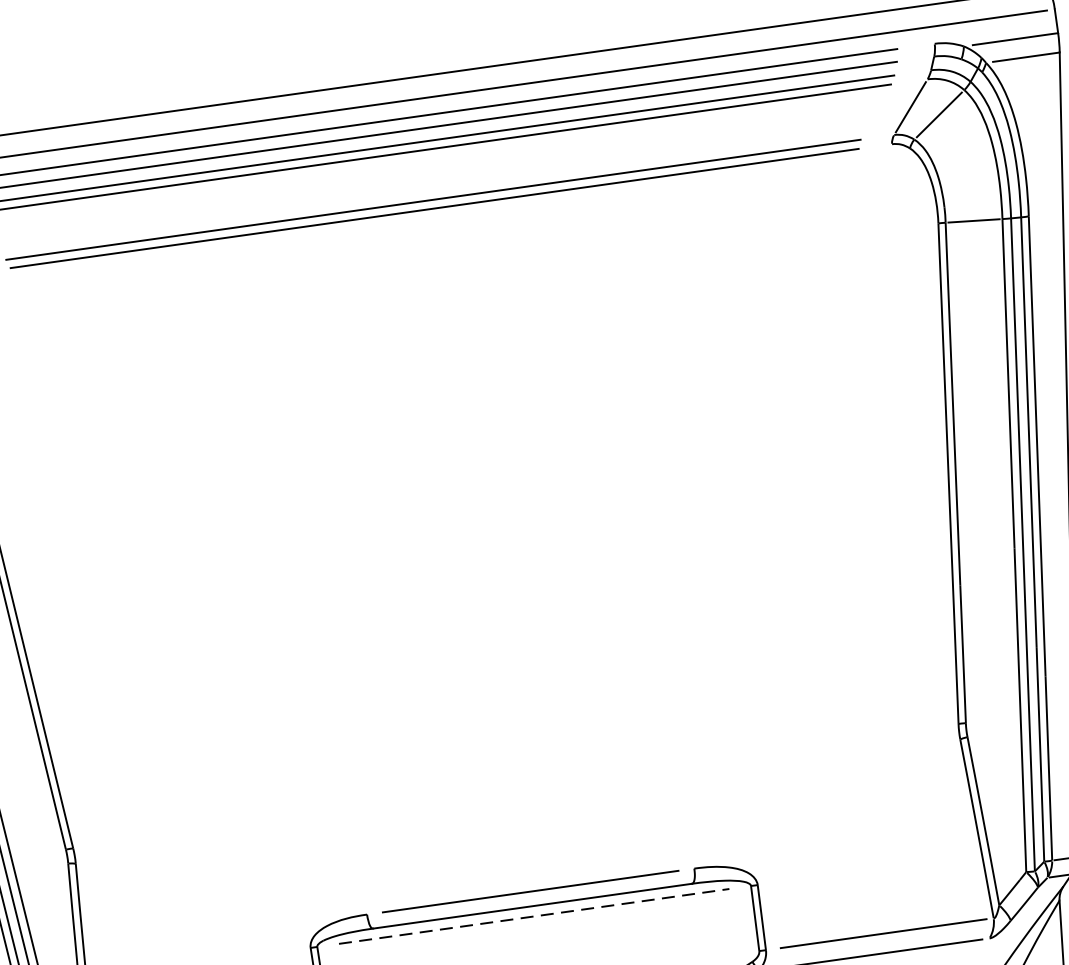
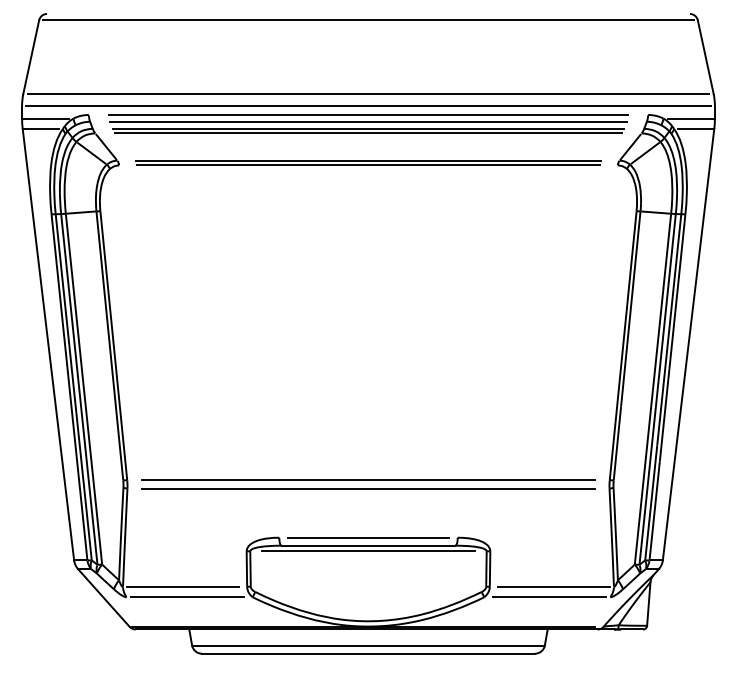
line: (515, 786) -> (368, 480), added
line: (517, 801) -> (368, 488), added
line: (536, 916) -> (369, 551), dashed -> solid

